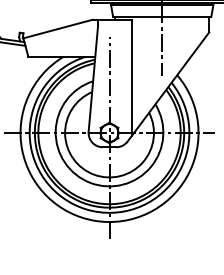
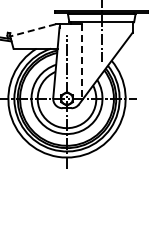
line: (58, 29) -> (33, 30), solid -> dashed
line: (131, 79) -> (81, 63), solid -> dashed

